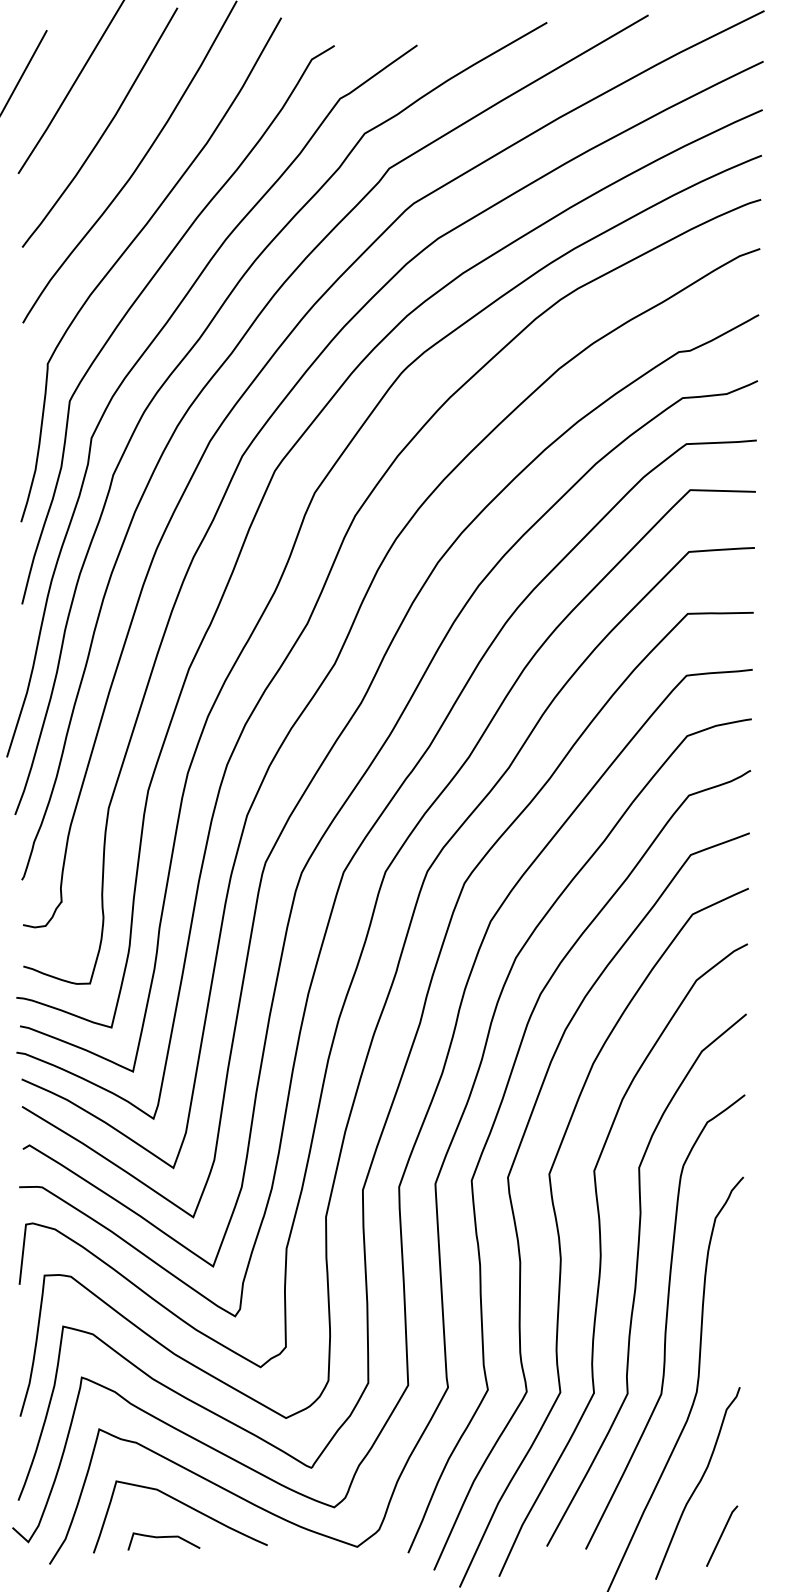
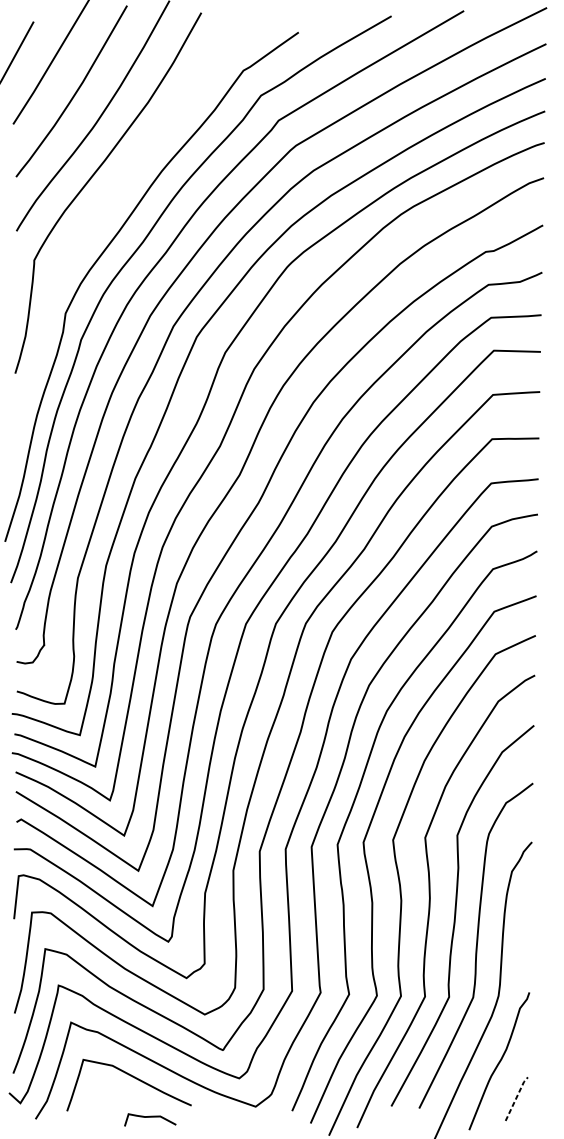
curve: (139, 297) -> (99, 212), removed
line: (721, 1534) -> (516, 1097), solid -> dashed
curve: (163, 1537) -> (150, 1117), moved

